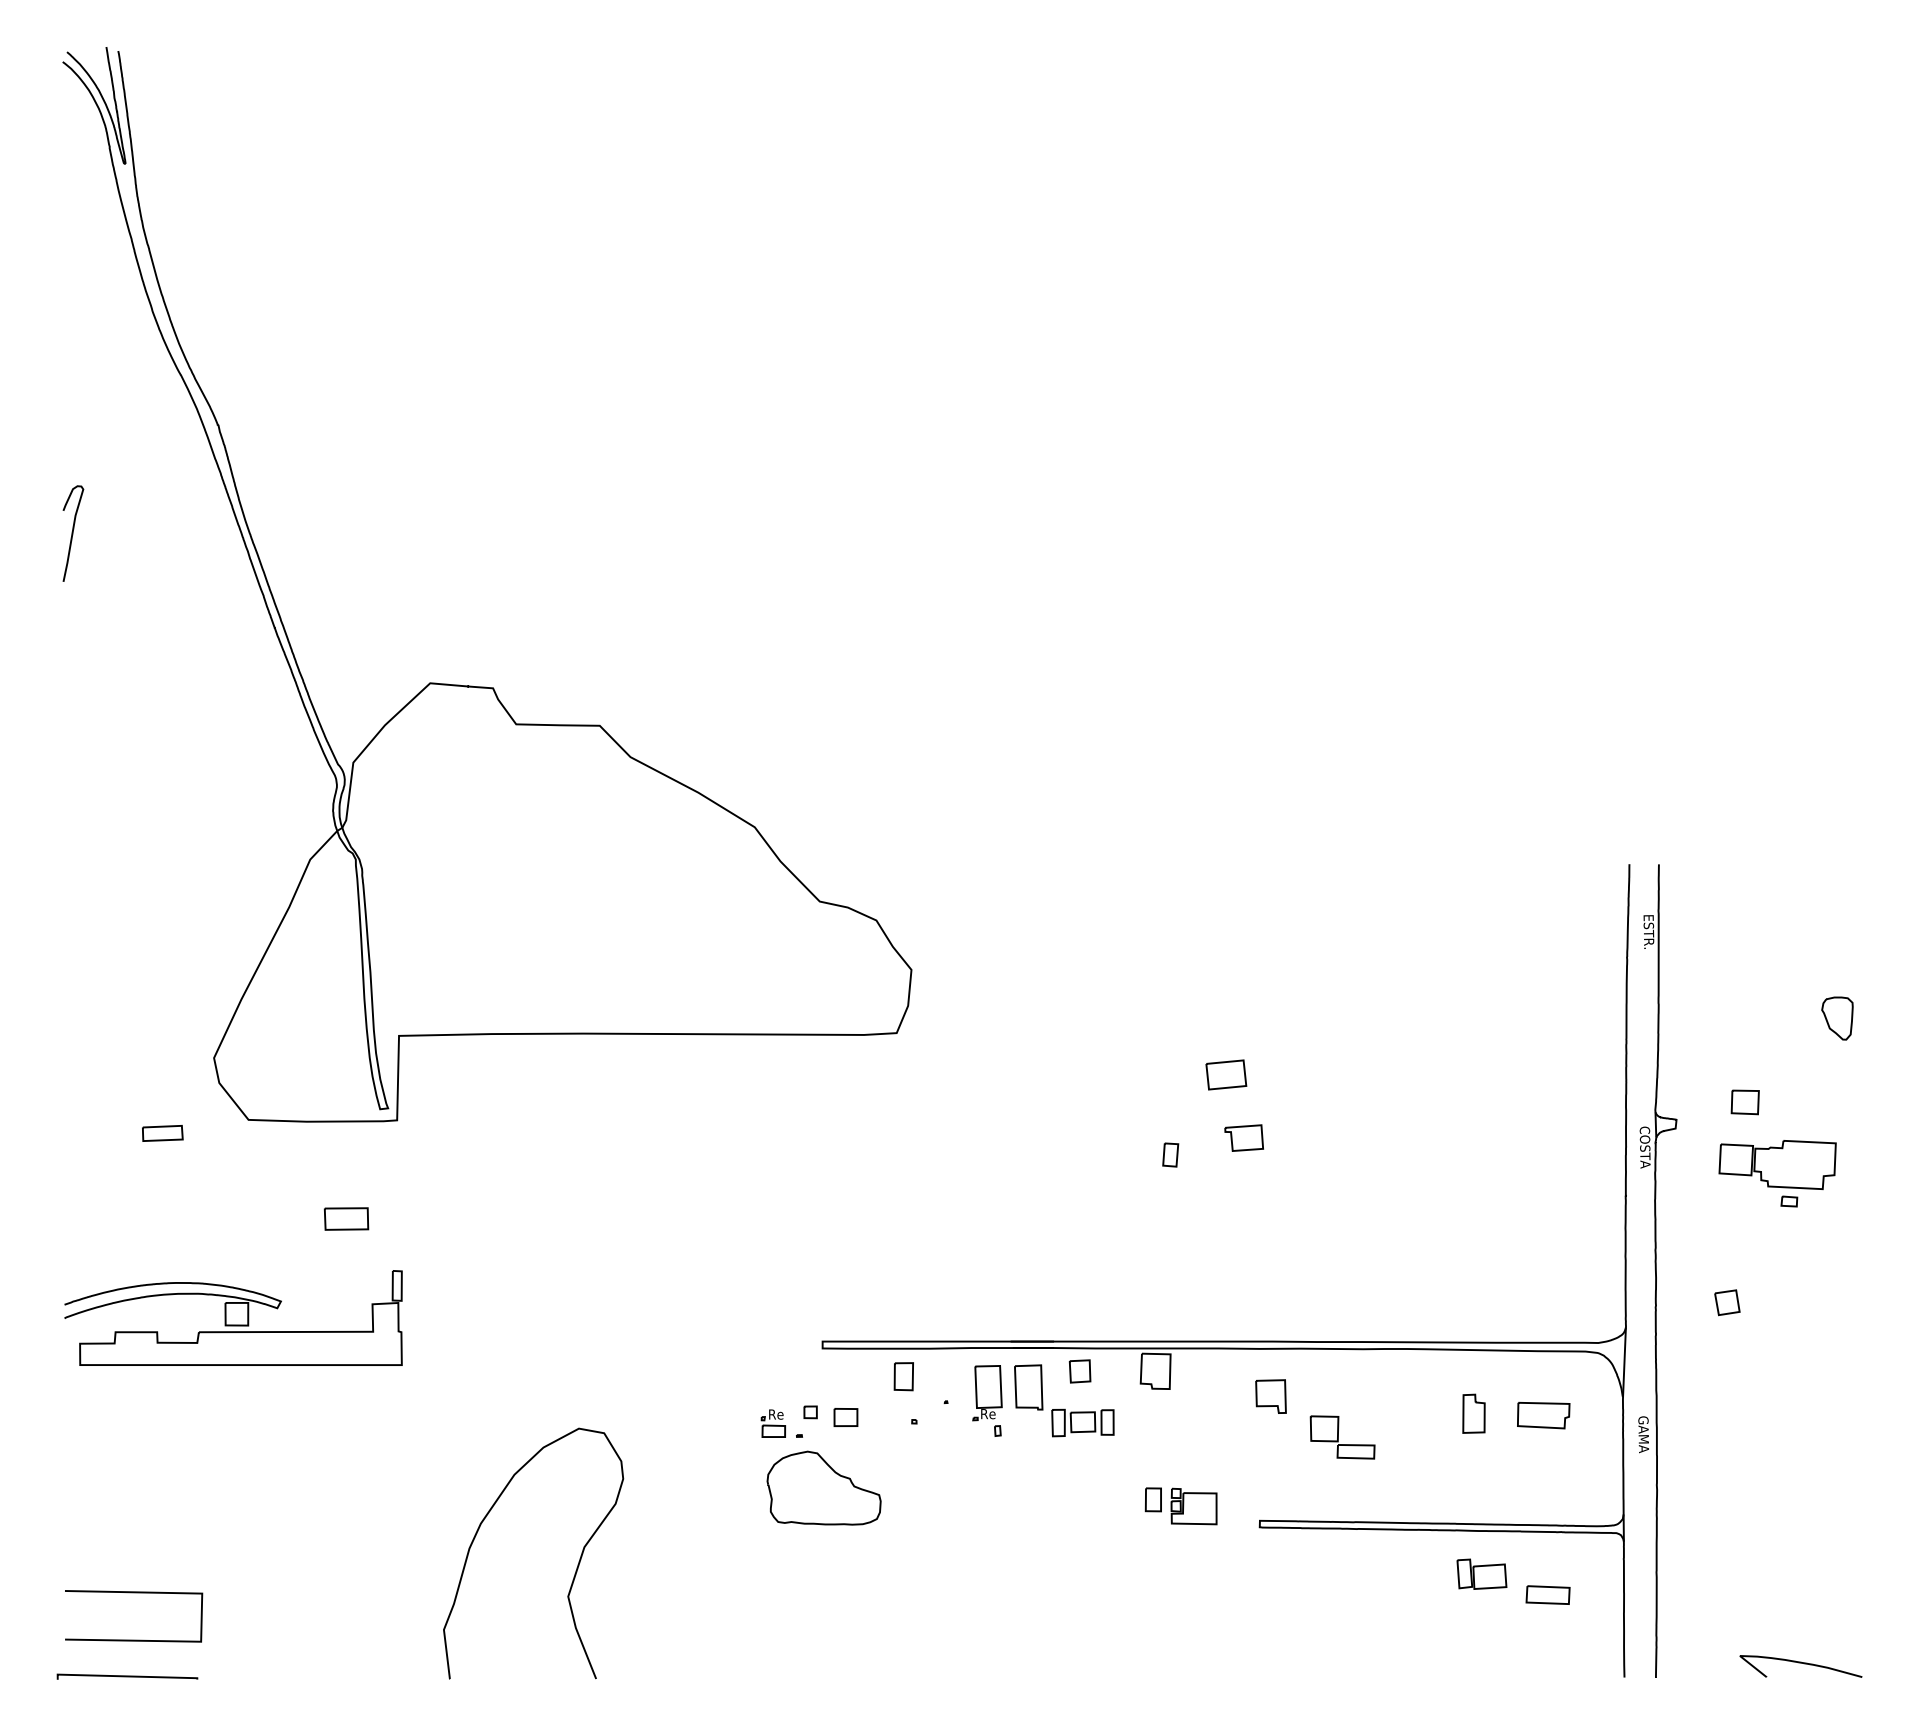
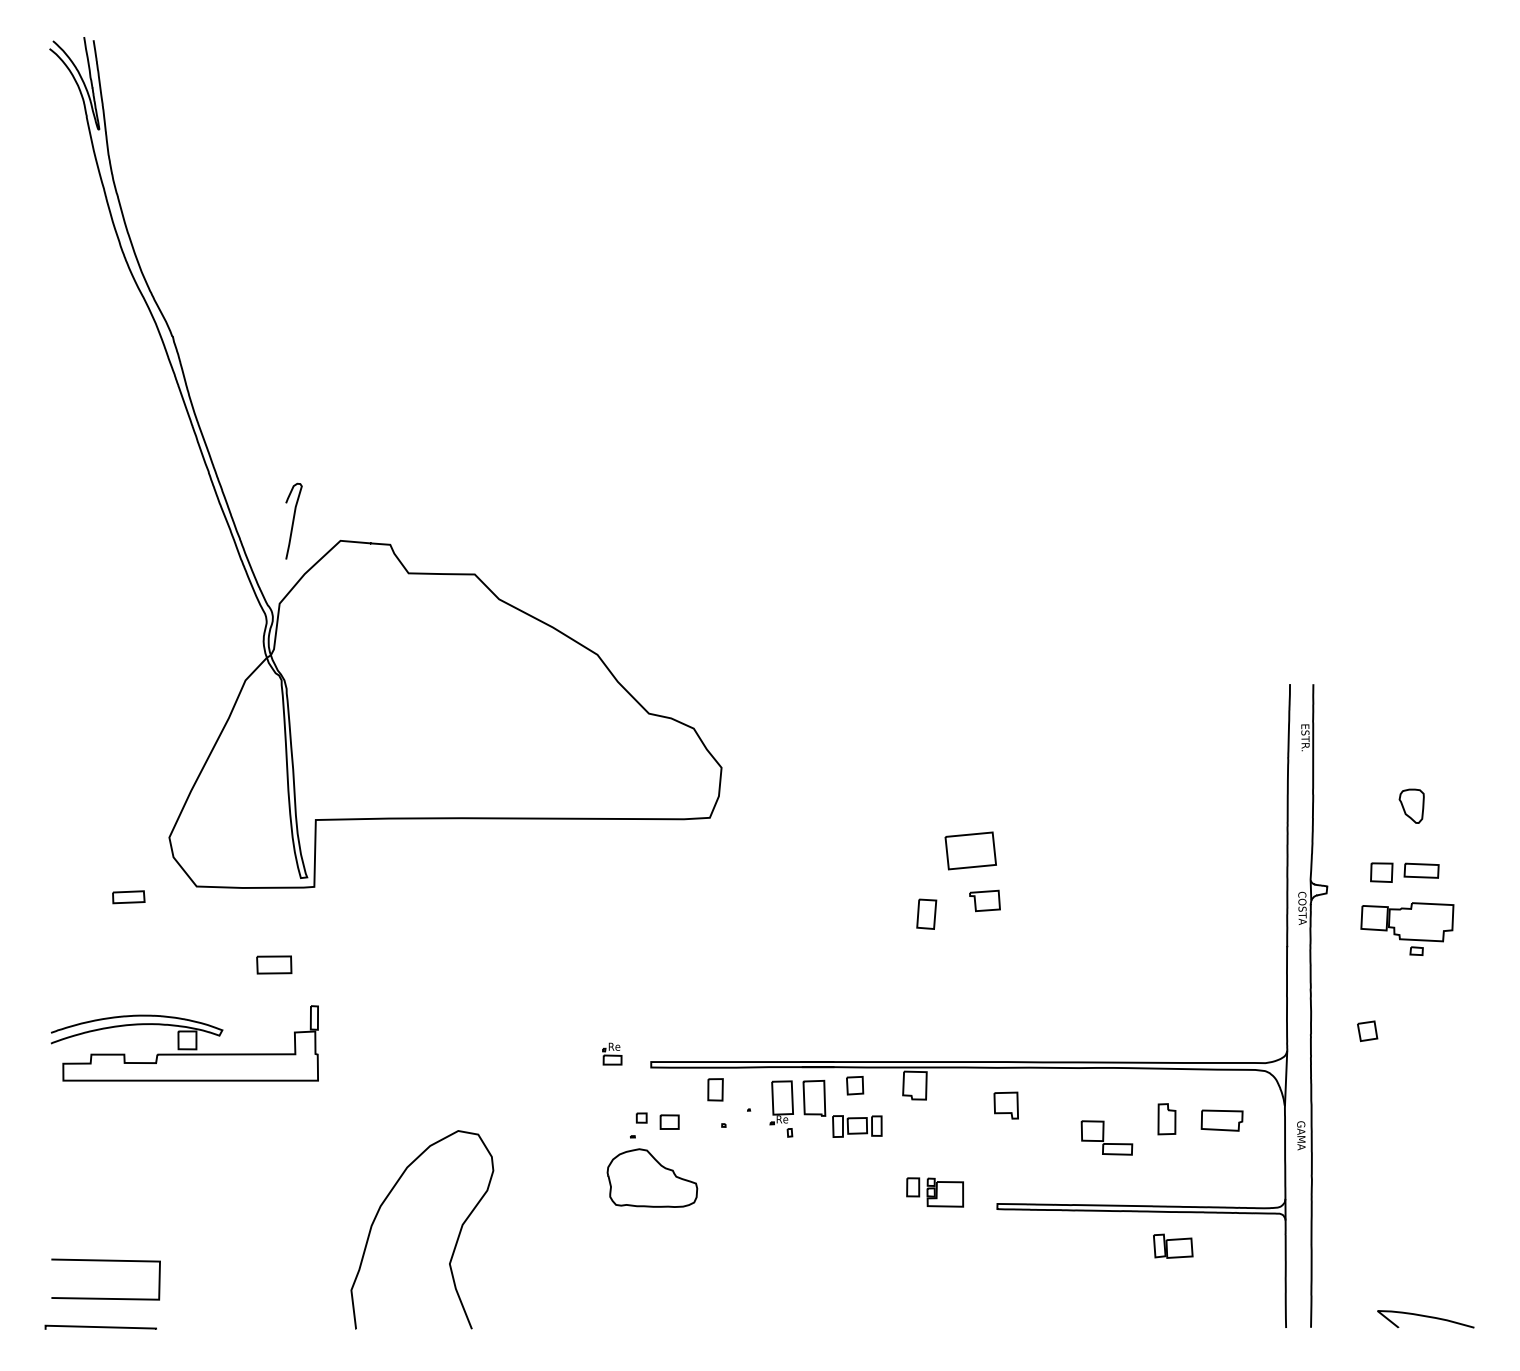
curve: (72, 532) -> (293, 520), moved
part: (1837, 1017) -> (1411, 805), moved
part: (1225, 1074) -> (970, 850), size x1.6
part: (1170, 1155) -> (926, 914), size x1.6
part: (773, 1422) -> (612, 1053), moved
part: (1342, 1436) -> (1106, 1137), moved
part: (1547, 1594) -> (1421, 870), moved

